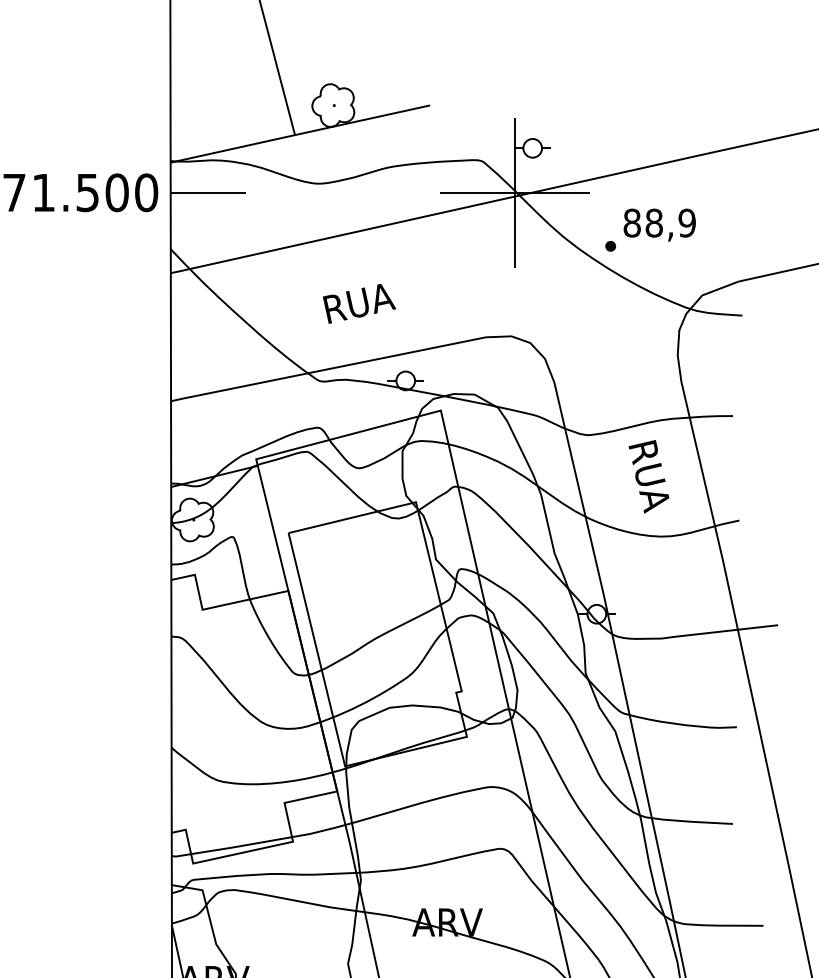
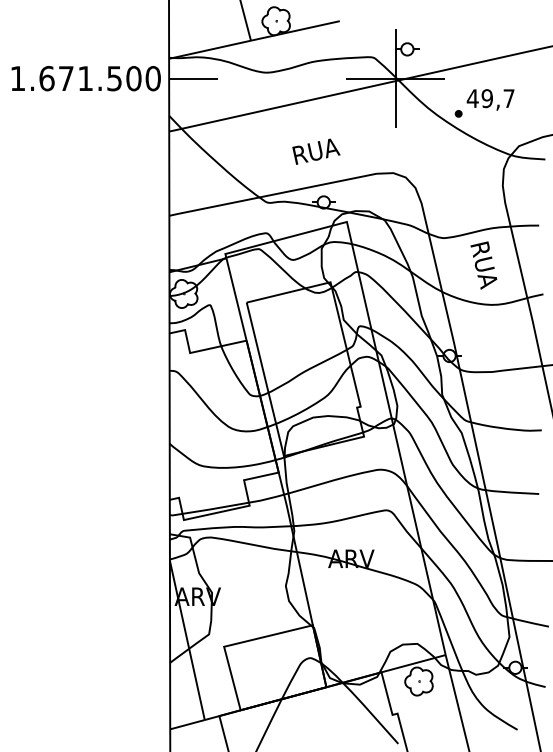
text: (659, 222) -> (490, 98), 88,9 -> 49,7
text: (359, 303) -> (316, 151), moved

